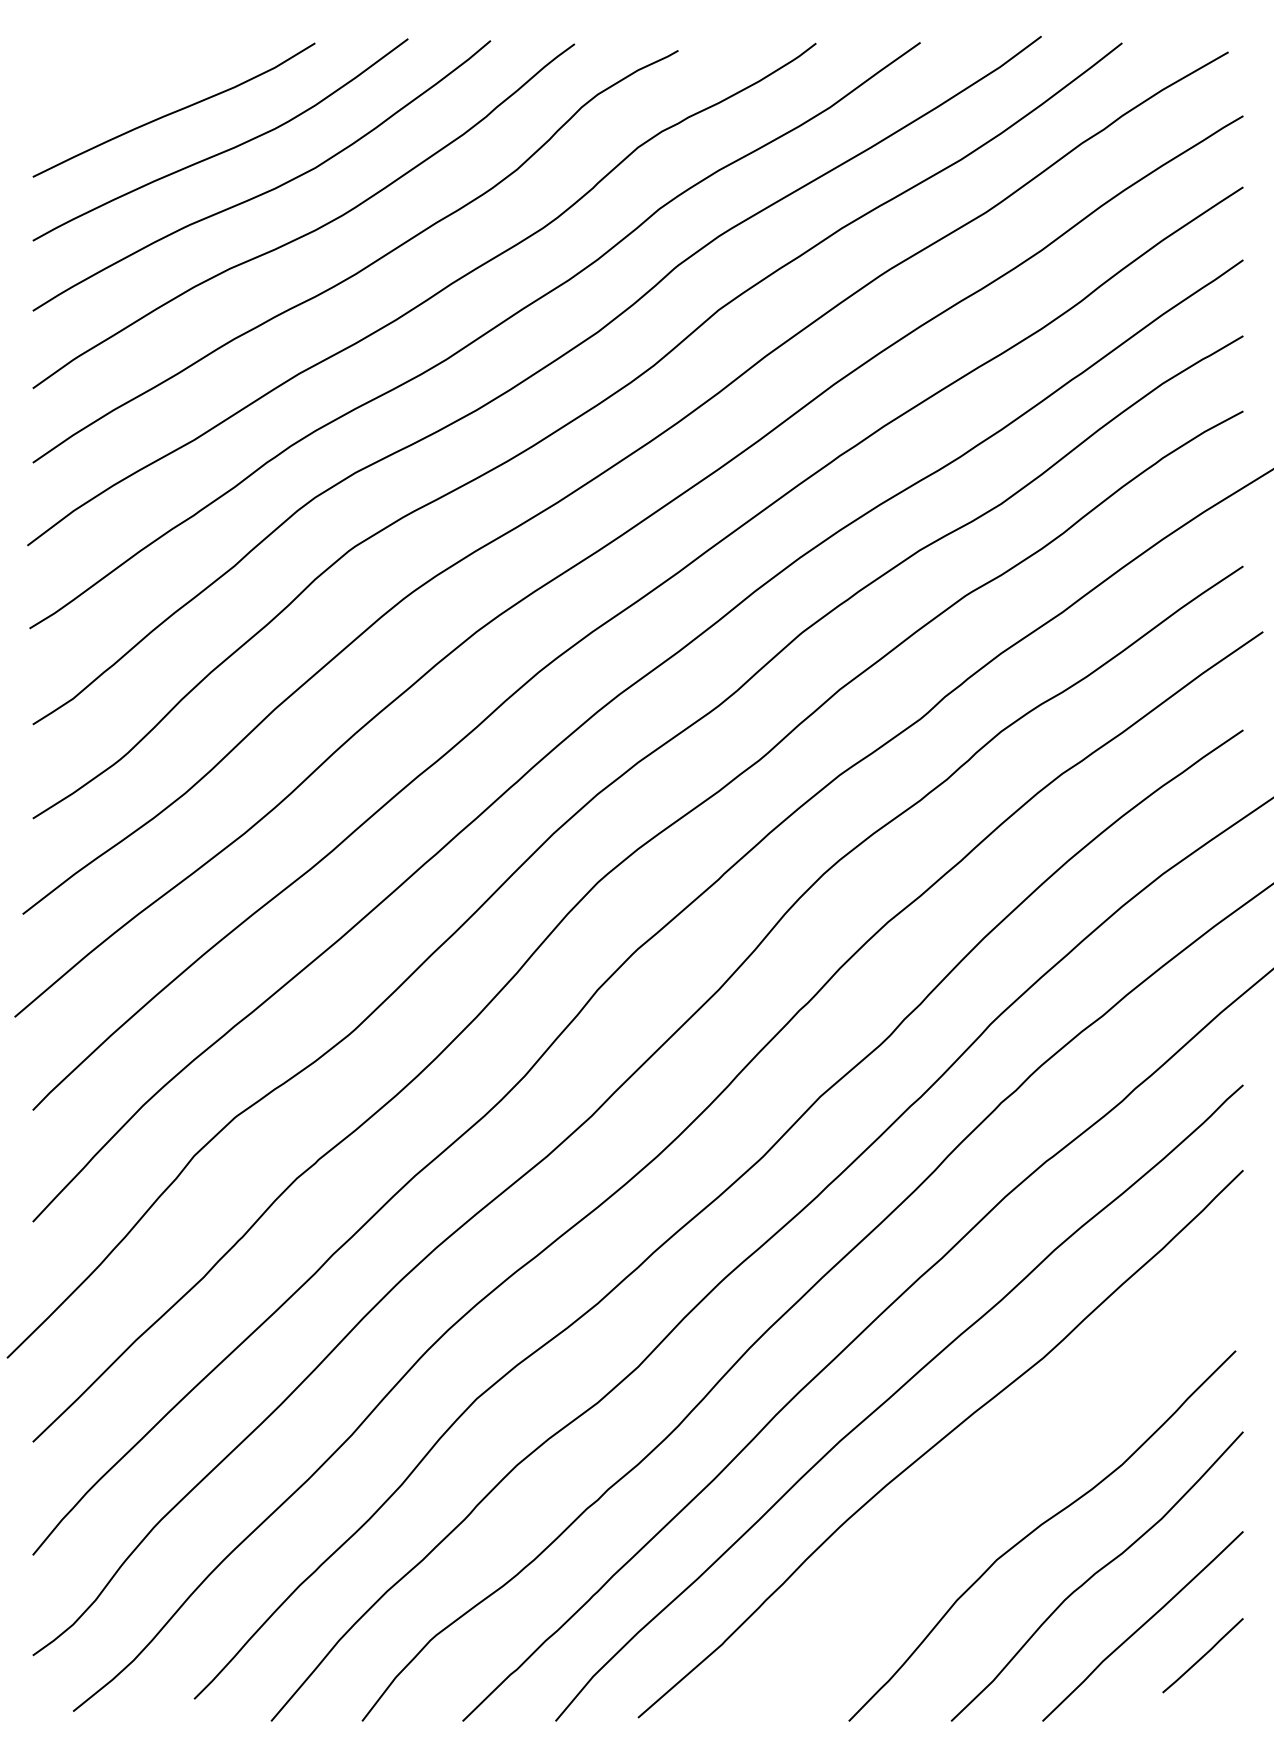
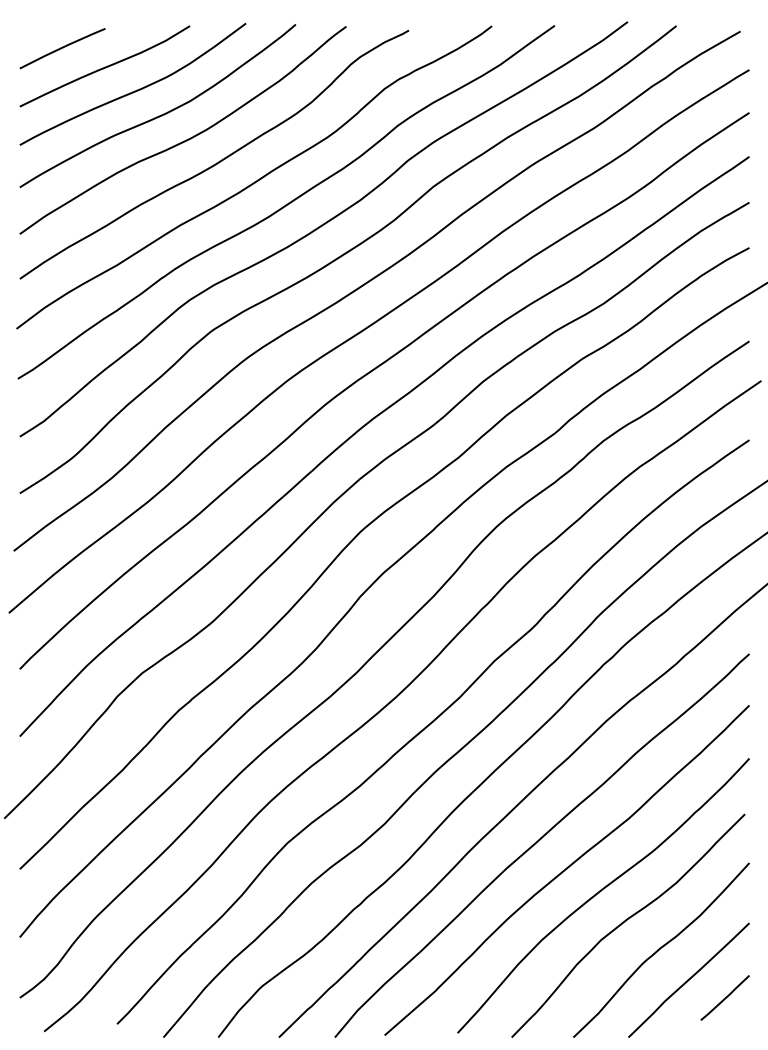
line: (103, 80) -> (62, 48), added
curve: (996, 1480) -> (600, 892), added

